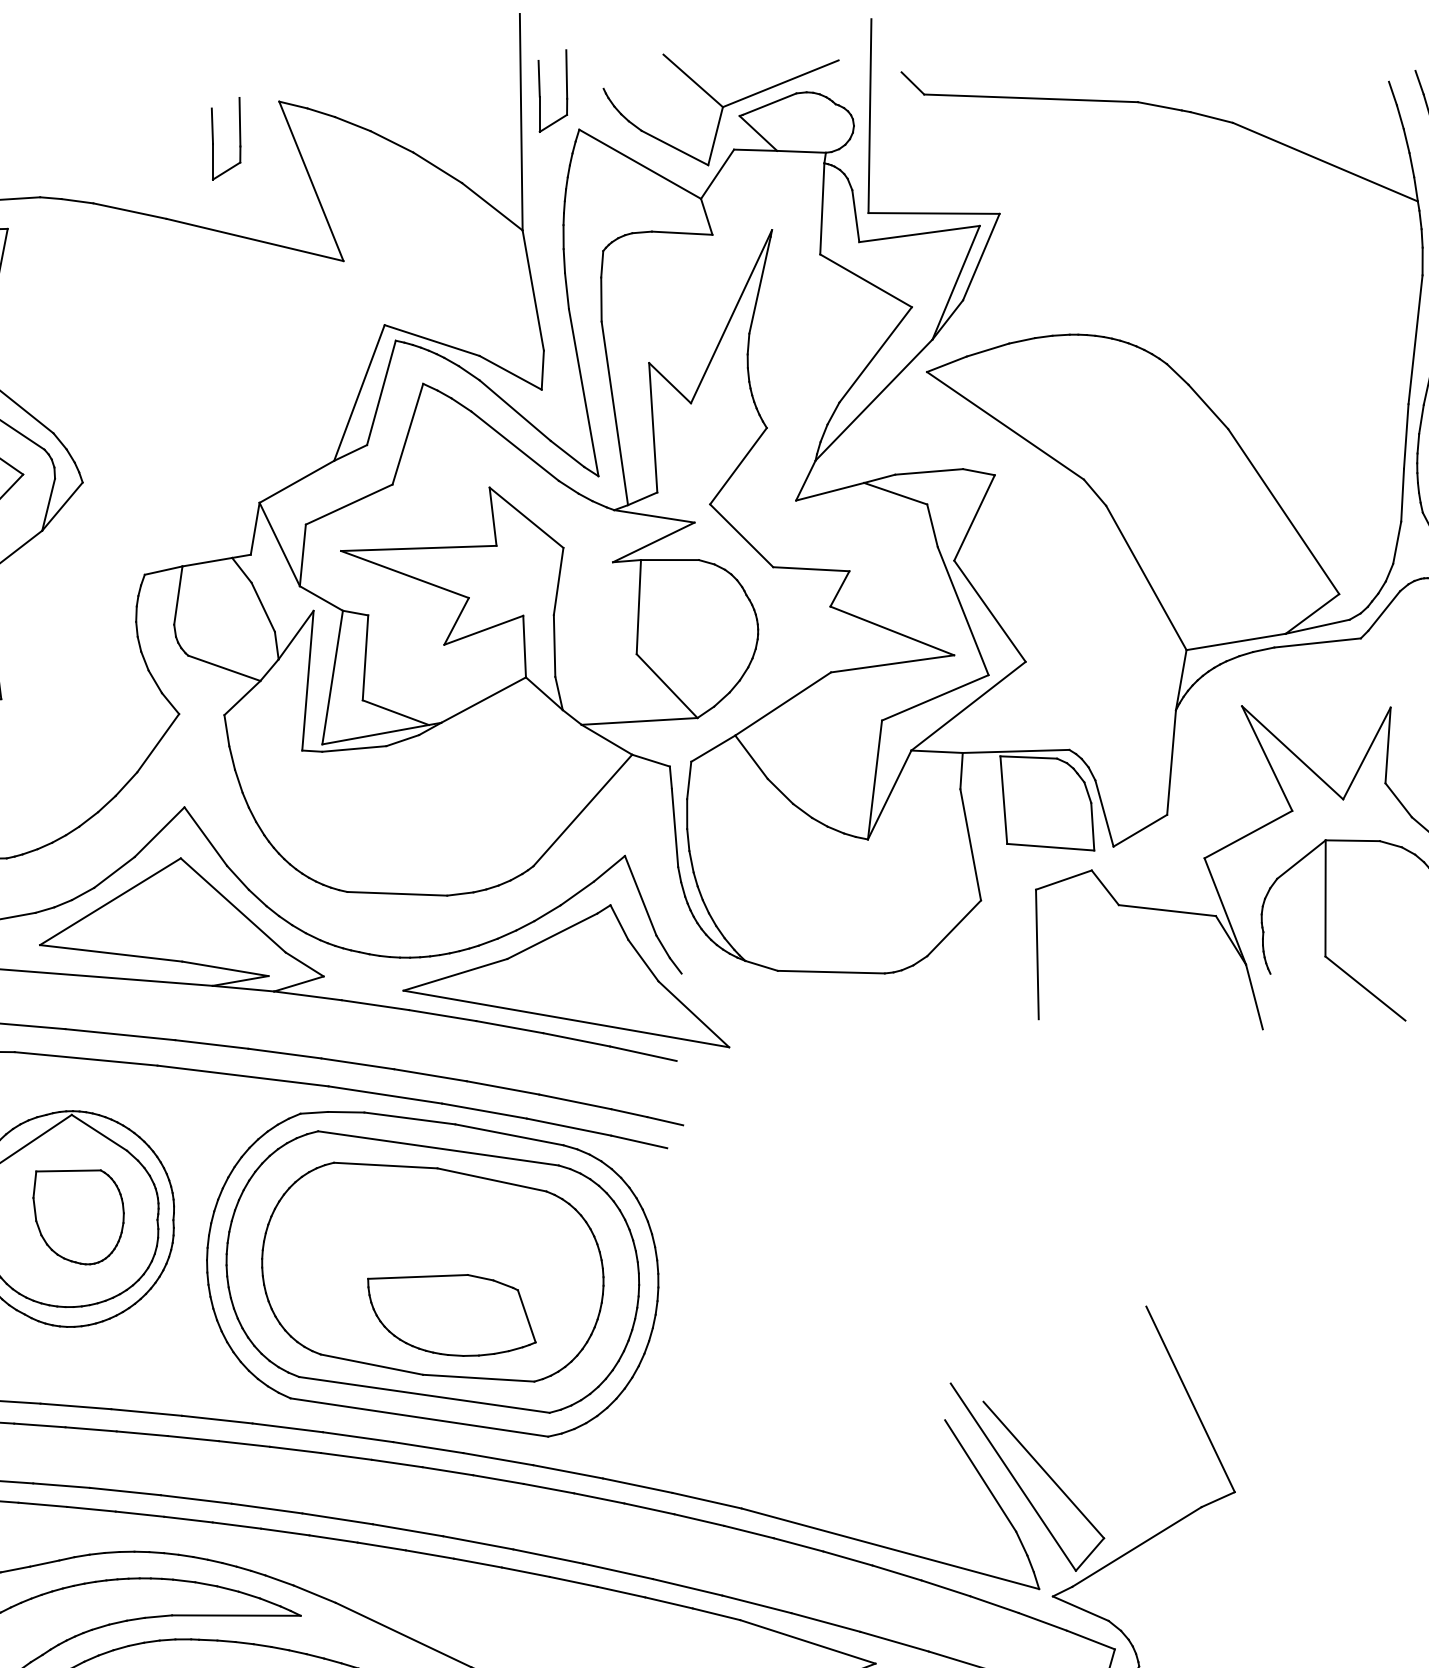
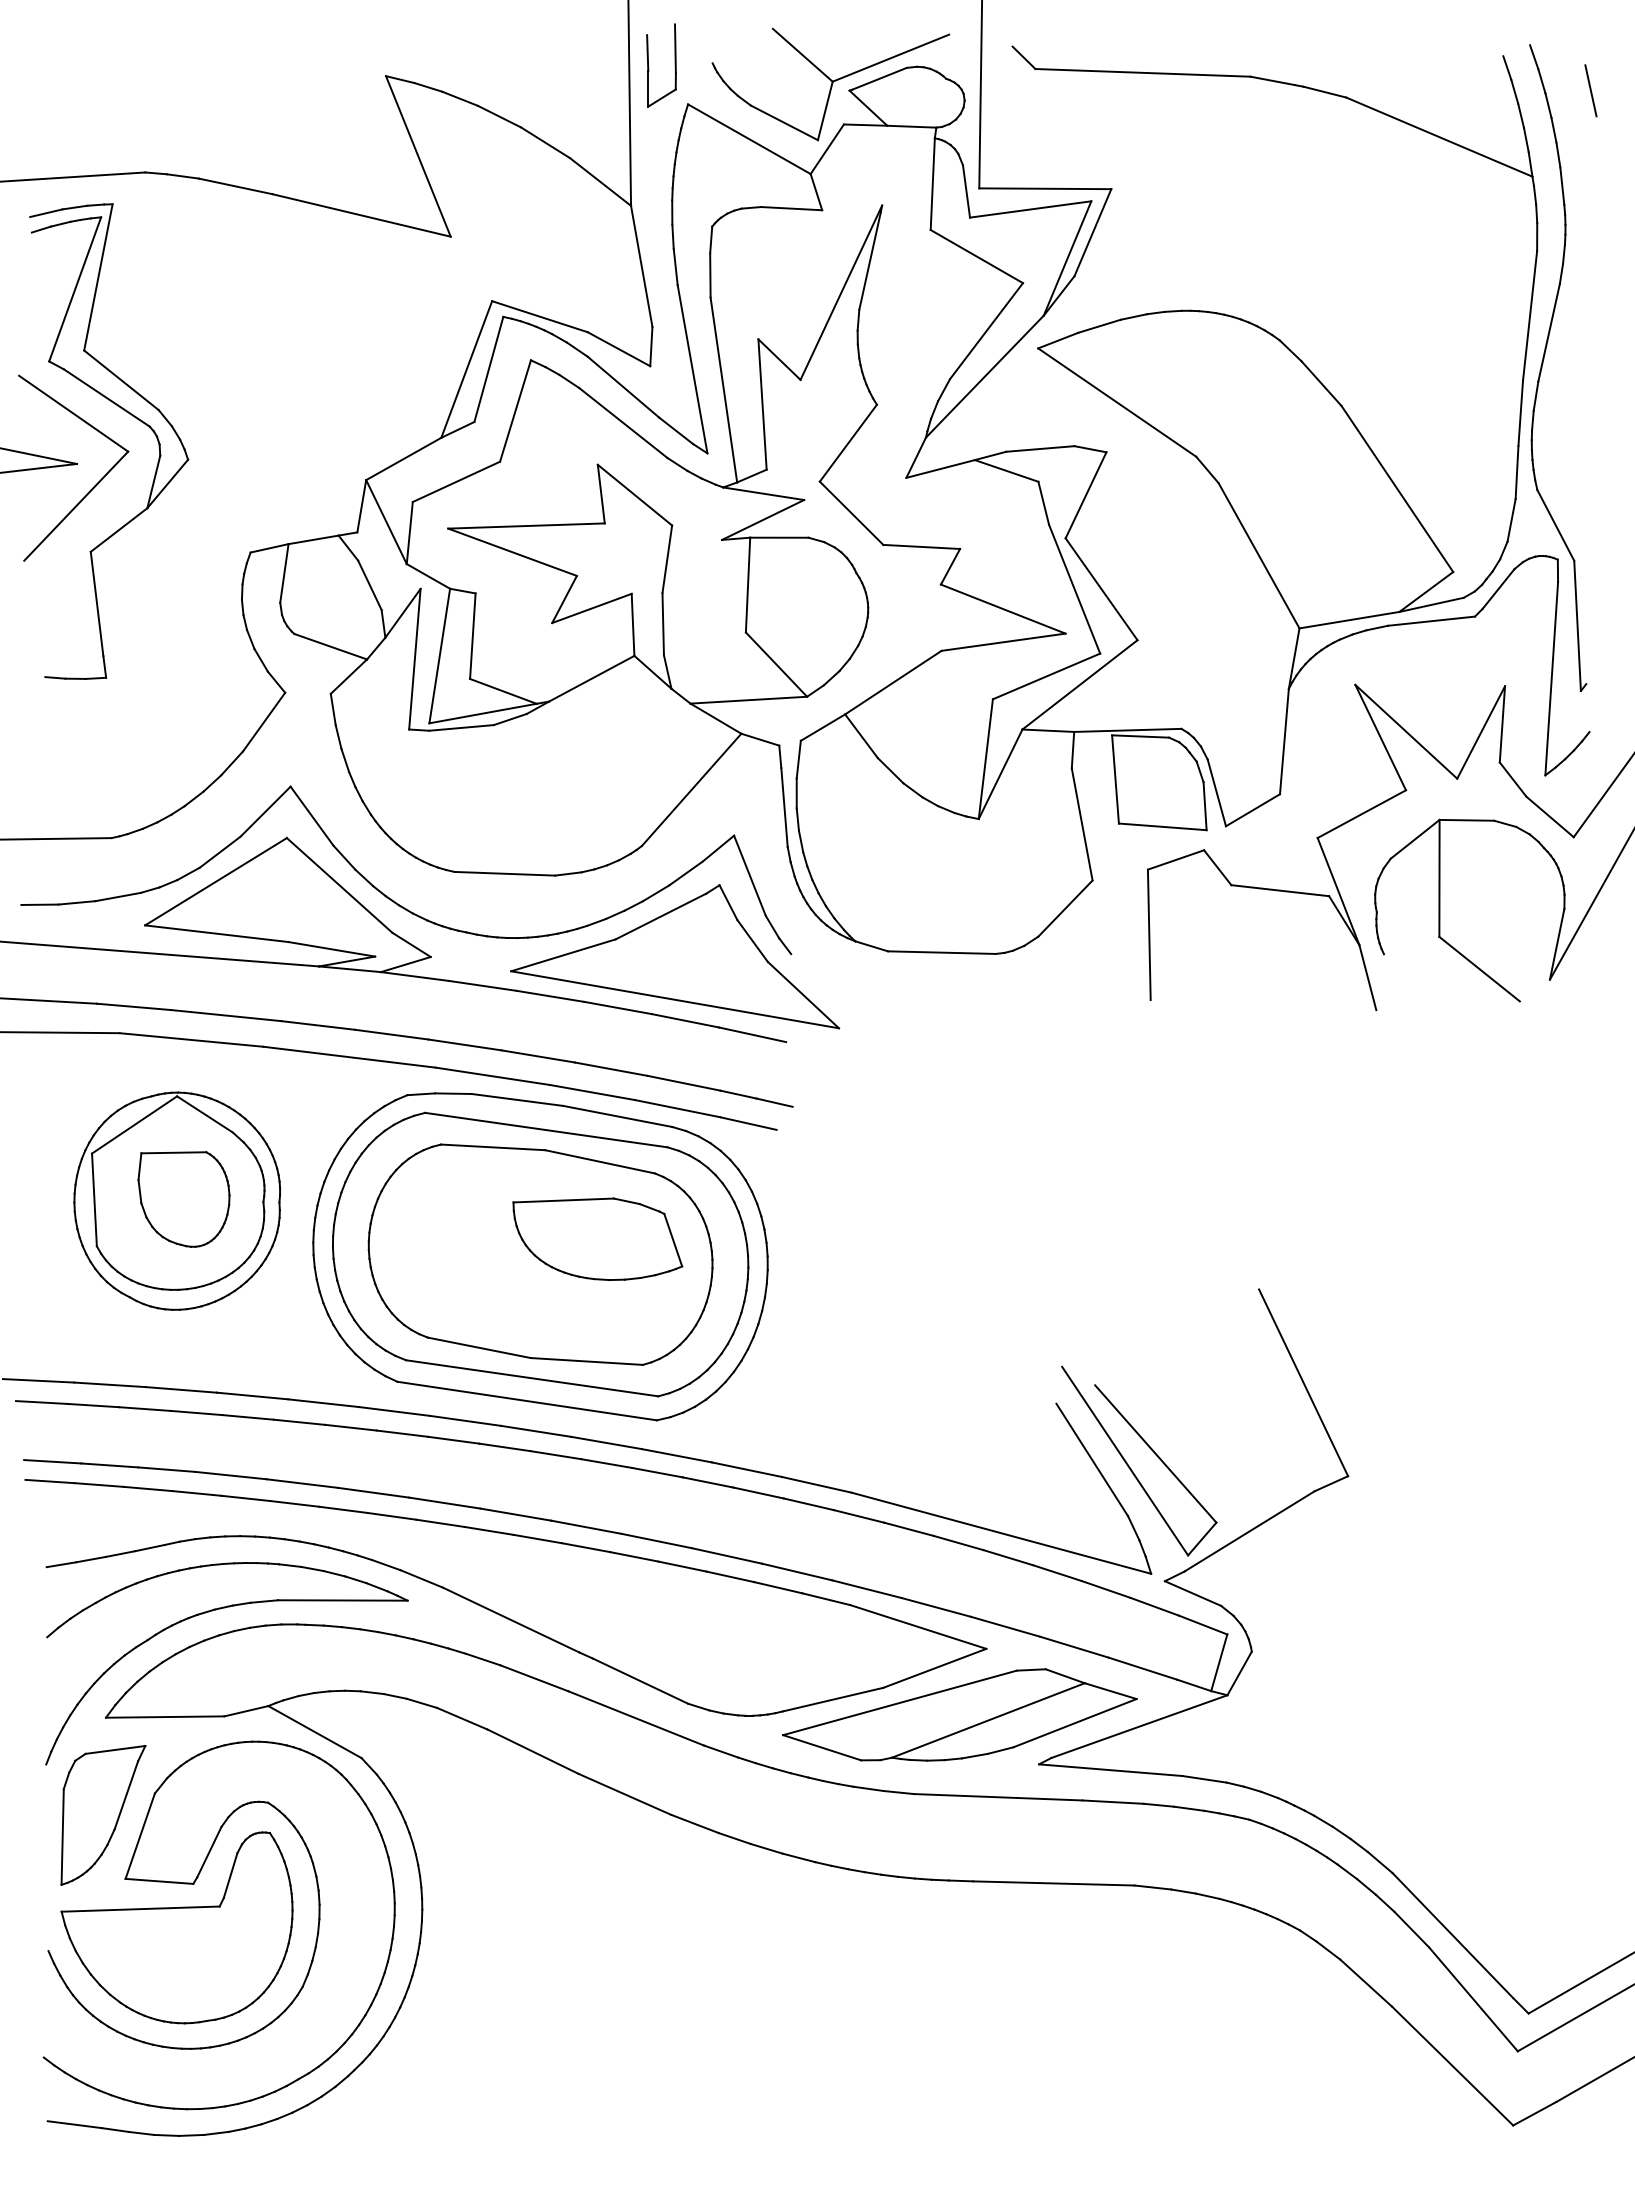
part: (214, 139) -> (320, 114), removed
part: (451, 1314) -> (597, 1238), moved

